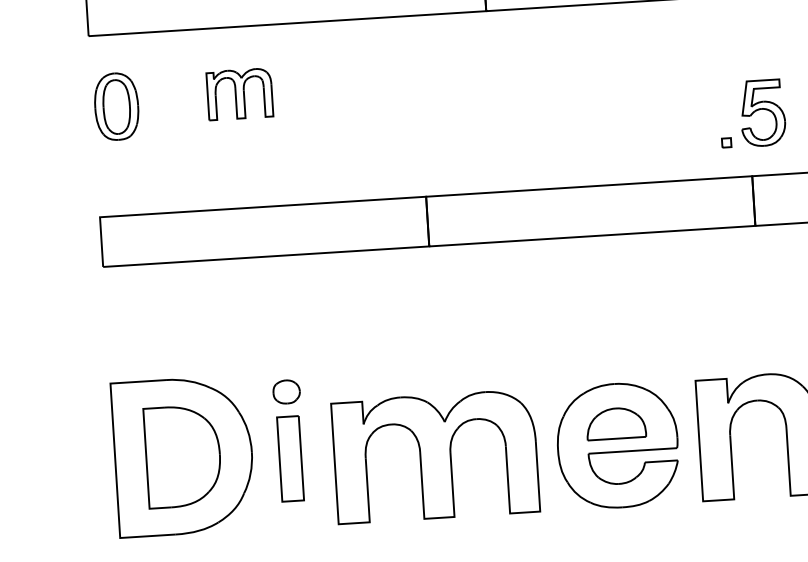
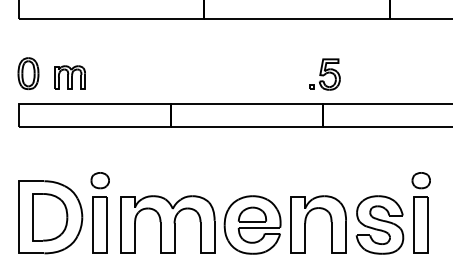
part: (238, 94) -> (69, 77), moved
part: (116, 106) -> (28, 73), moved
part: (288, 439) -> (99, 212), size x1.43

